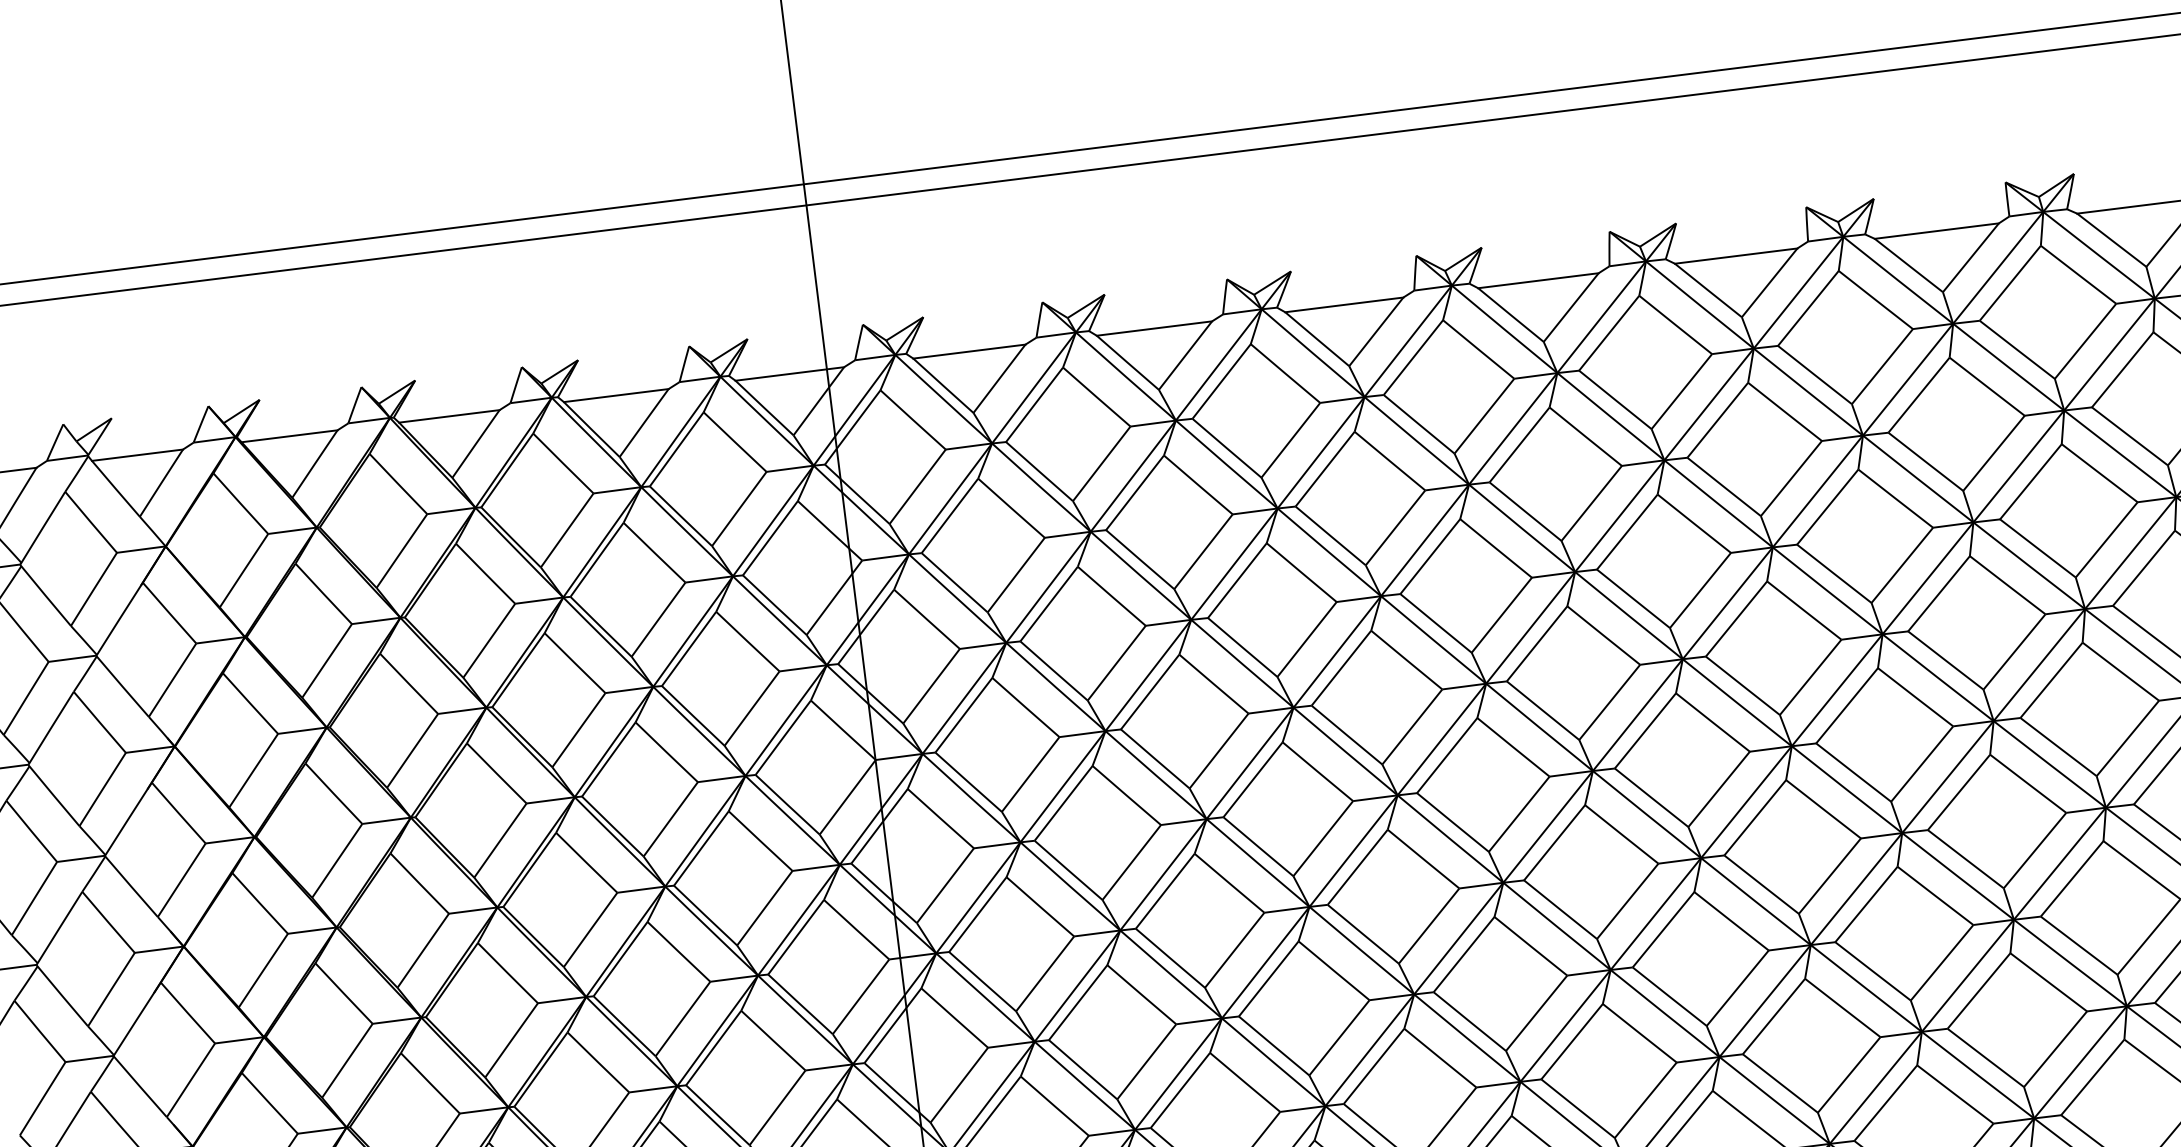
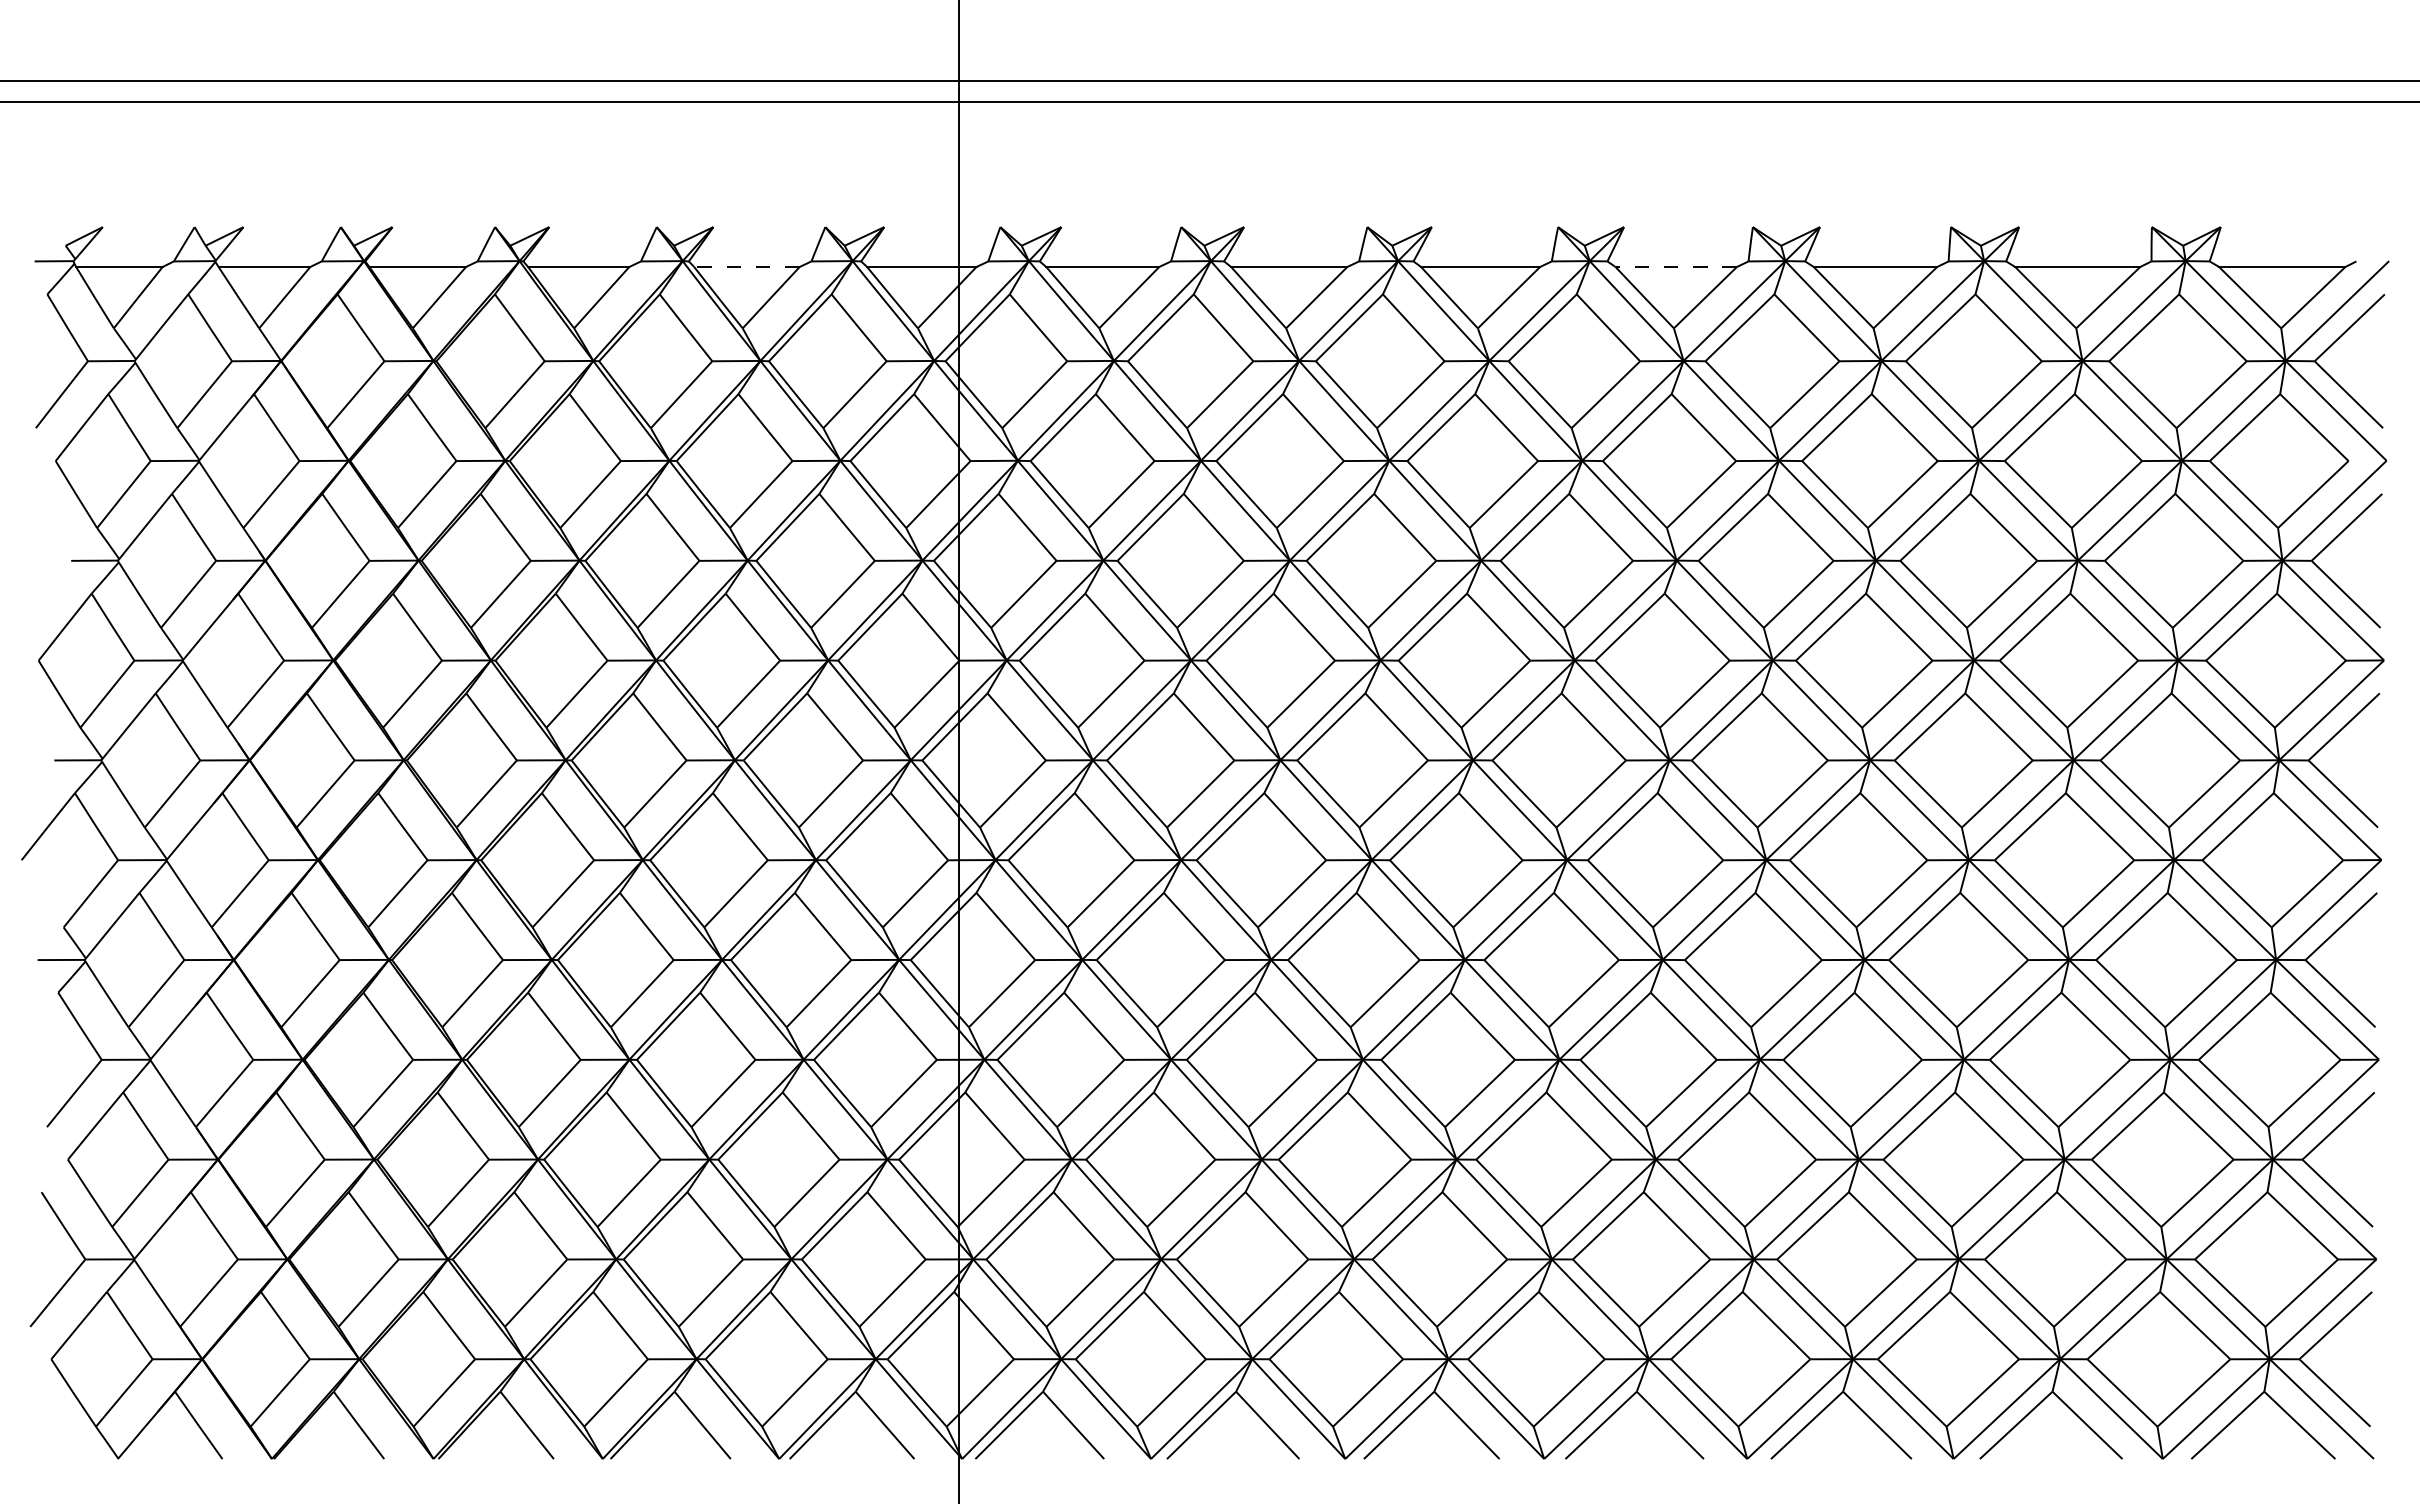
line: (1538, 280) -> (1676, 266), solid -> dashed
line: (615, 395) -> (746, 266), solid -> dashed

